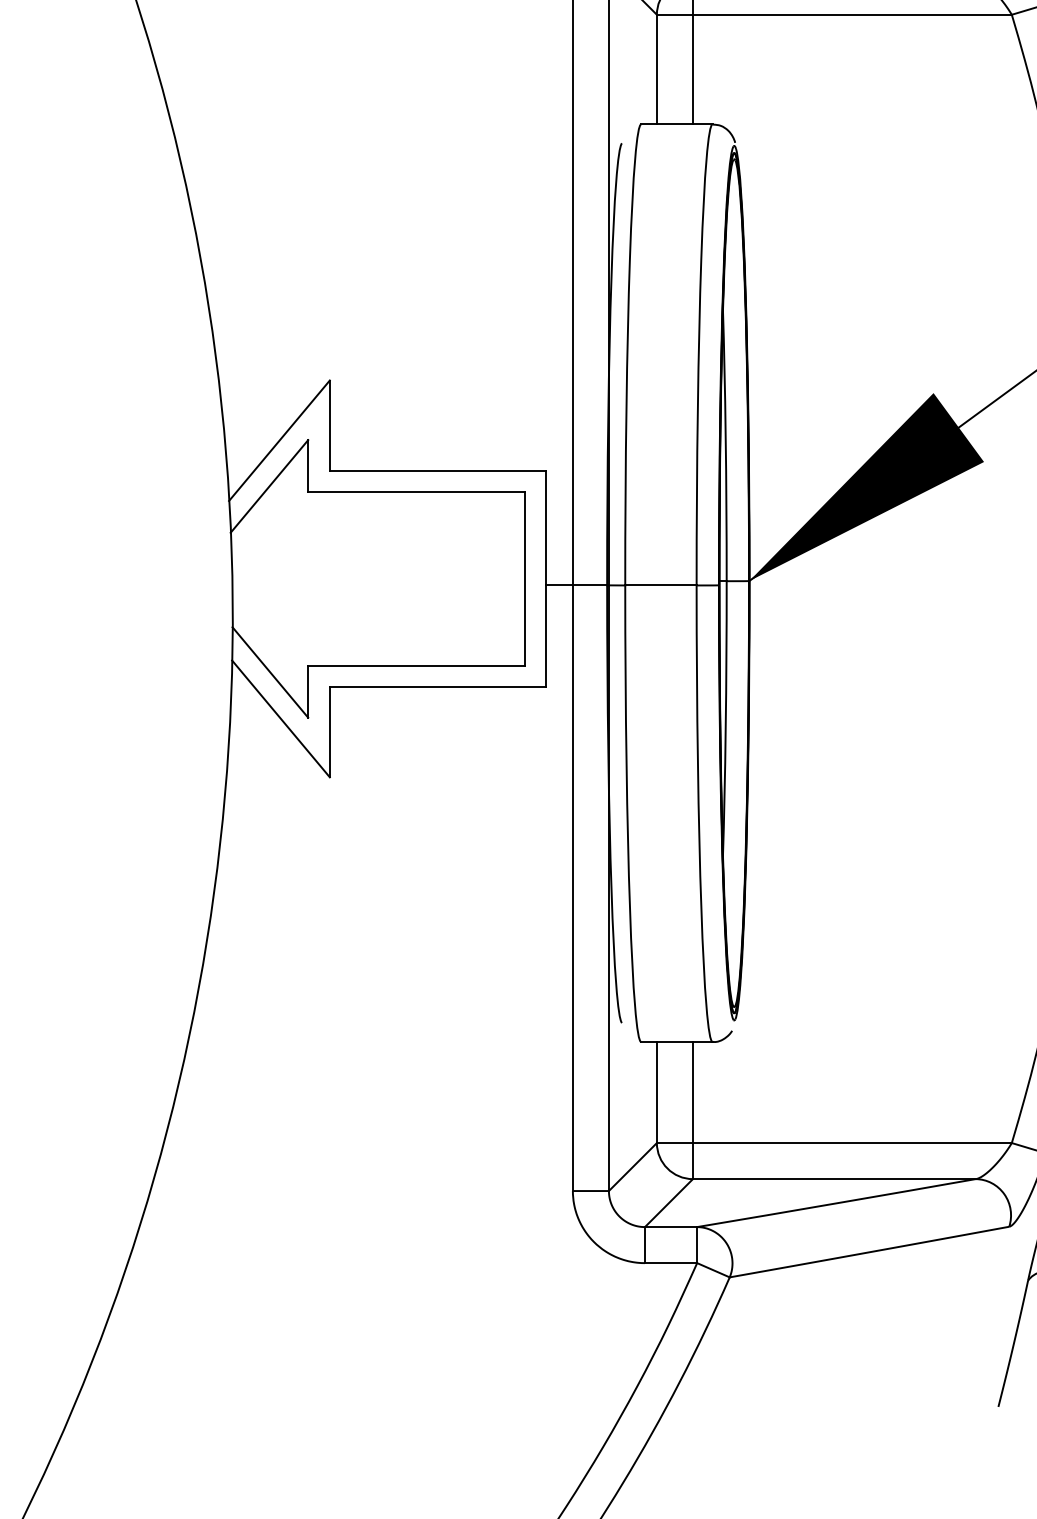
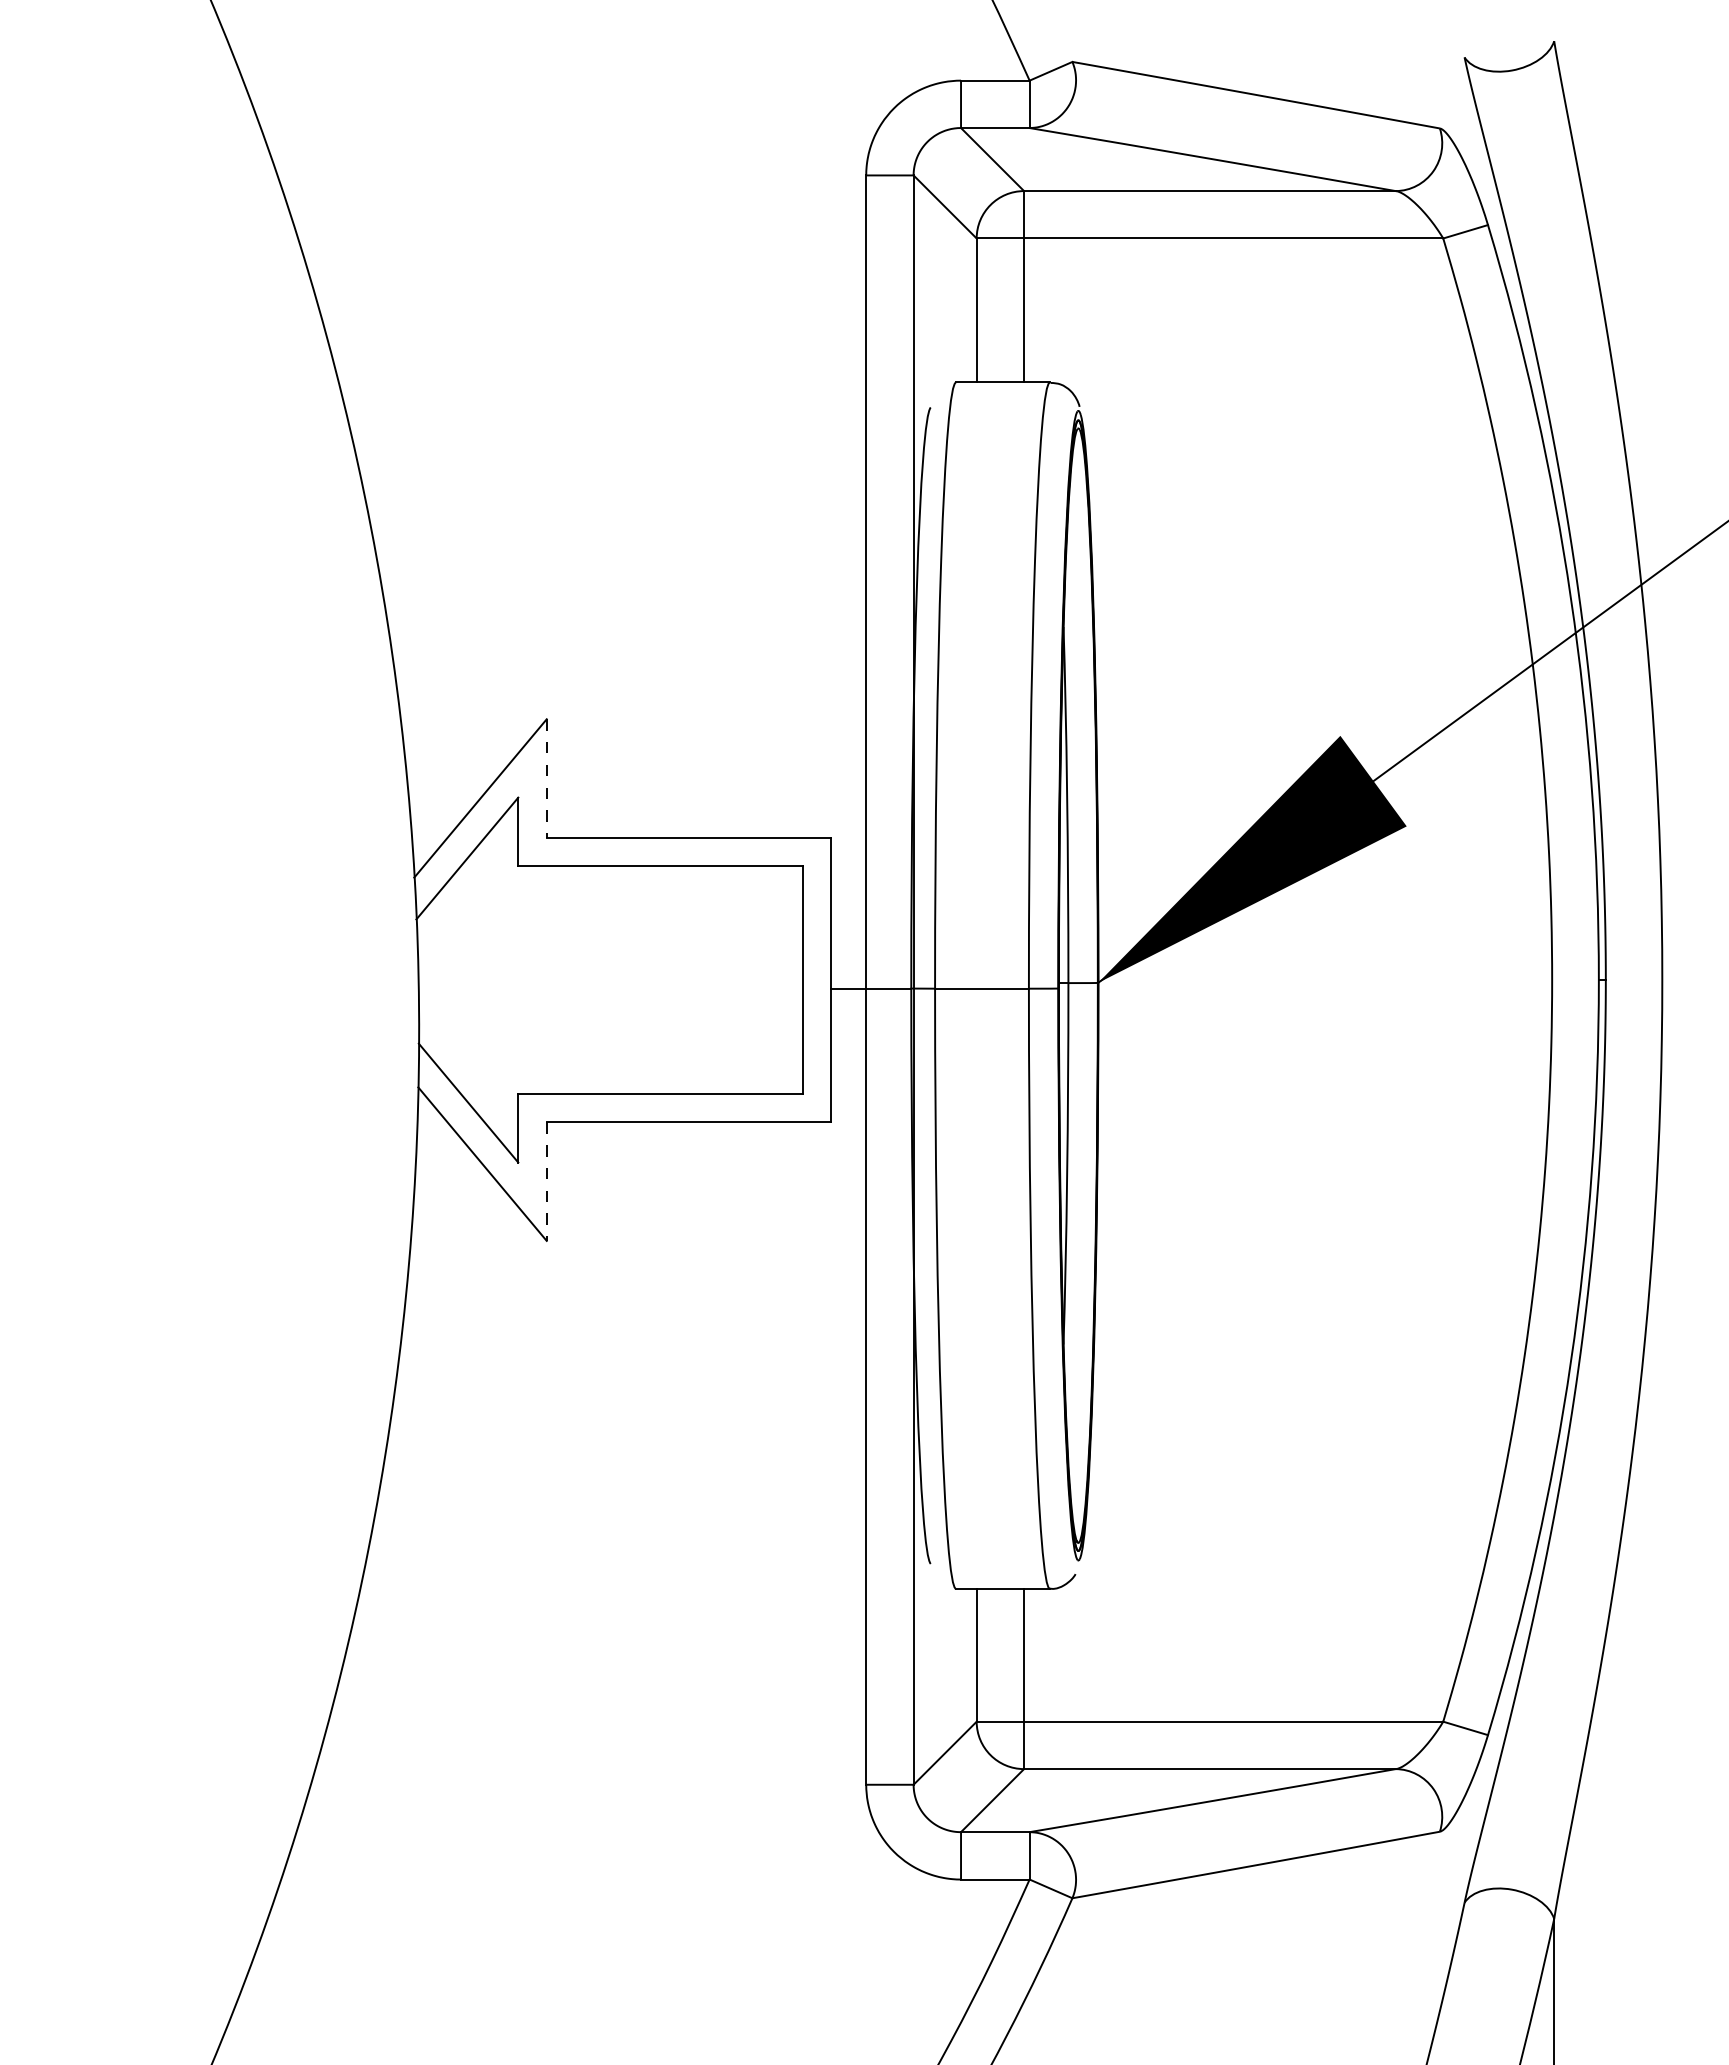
line: (329, 426) -> (546, 779), solid -> dashed
line: (329, 732) -> (546, 1182), solid -> dashed

